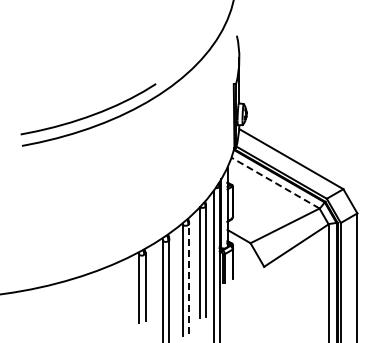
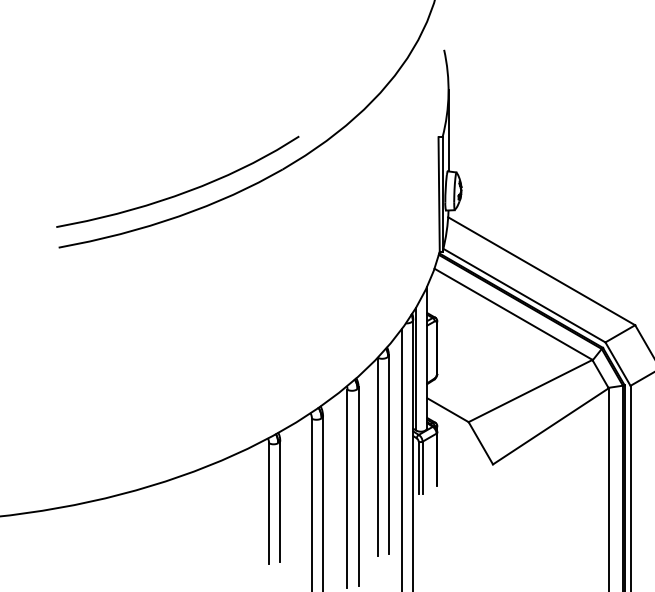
line: (275, 183) -> (513, 314), dashed -> solid
line: (189, 278) -> (359, 485), dashed -> solid

